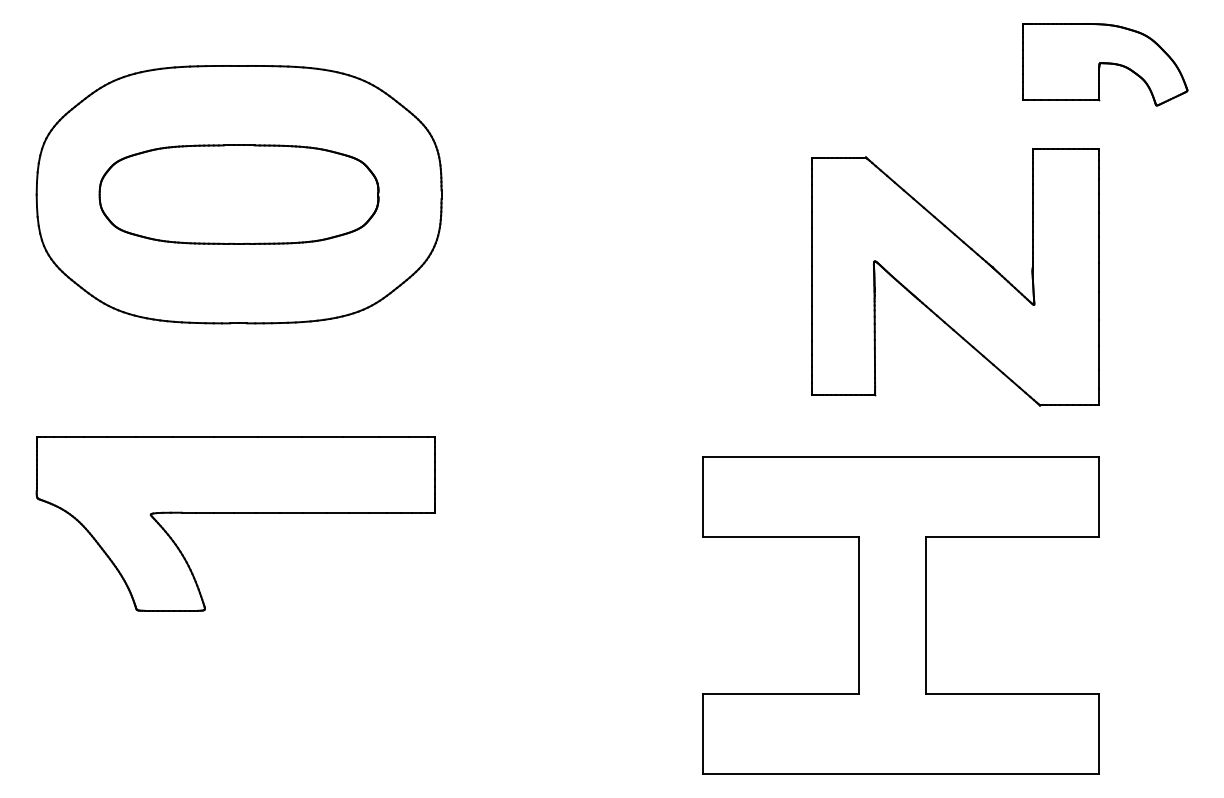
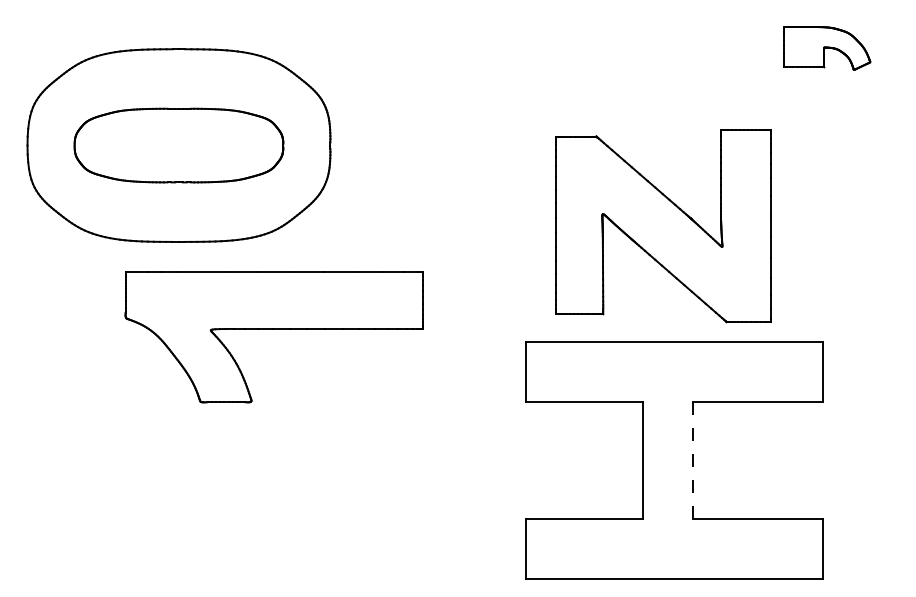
part: (1105, 64) -> (827, 48), size x0.7
part: (955, 277) -> (663, 226), moved
part: (235, 513) -> (274, 329), moved
line: (925, 616) -> (692, 461), solid -> dashed

